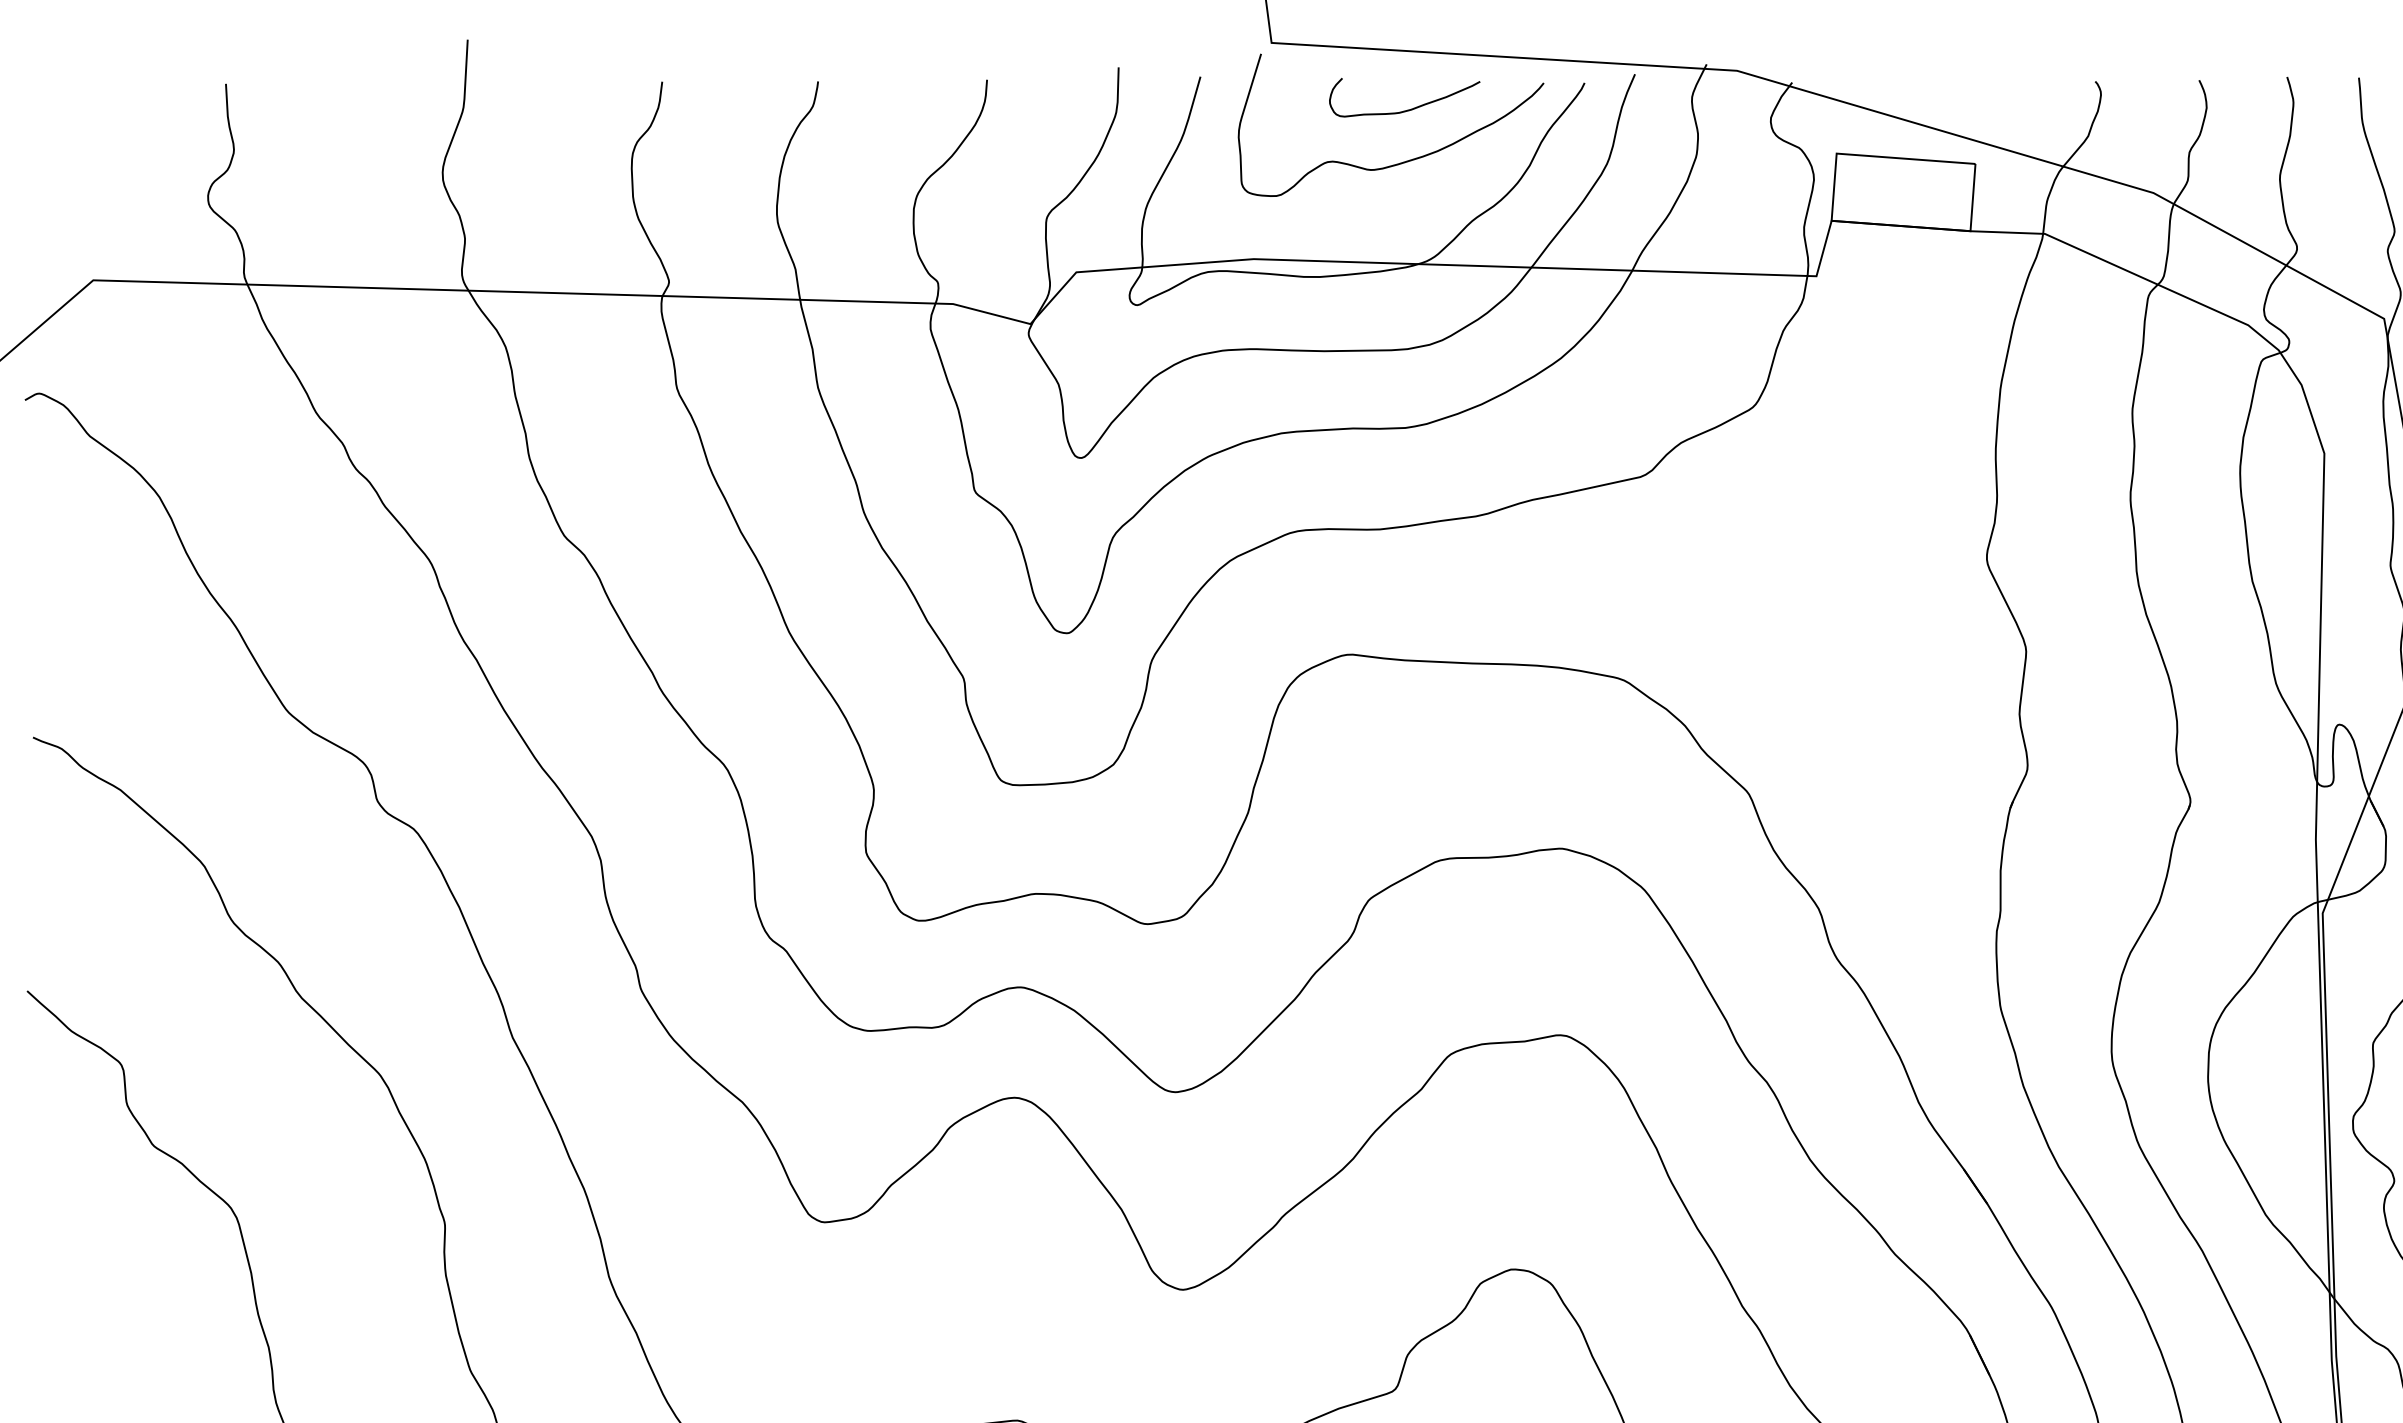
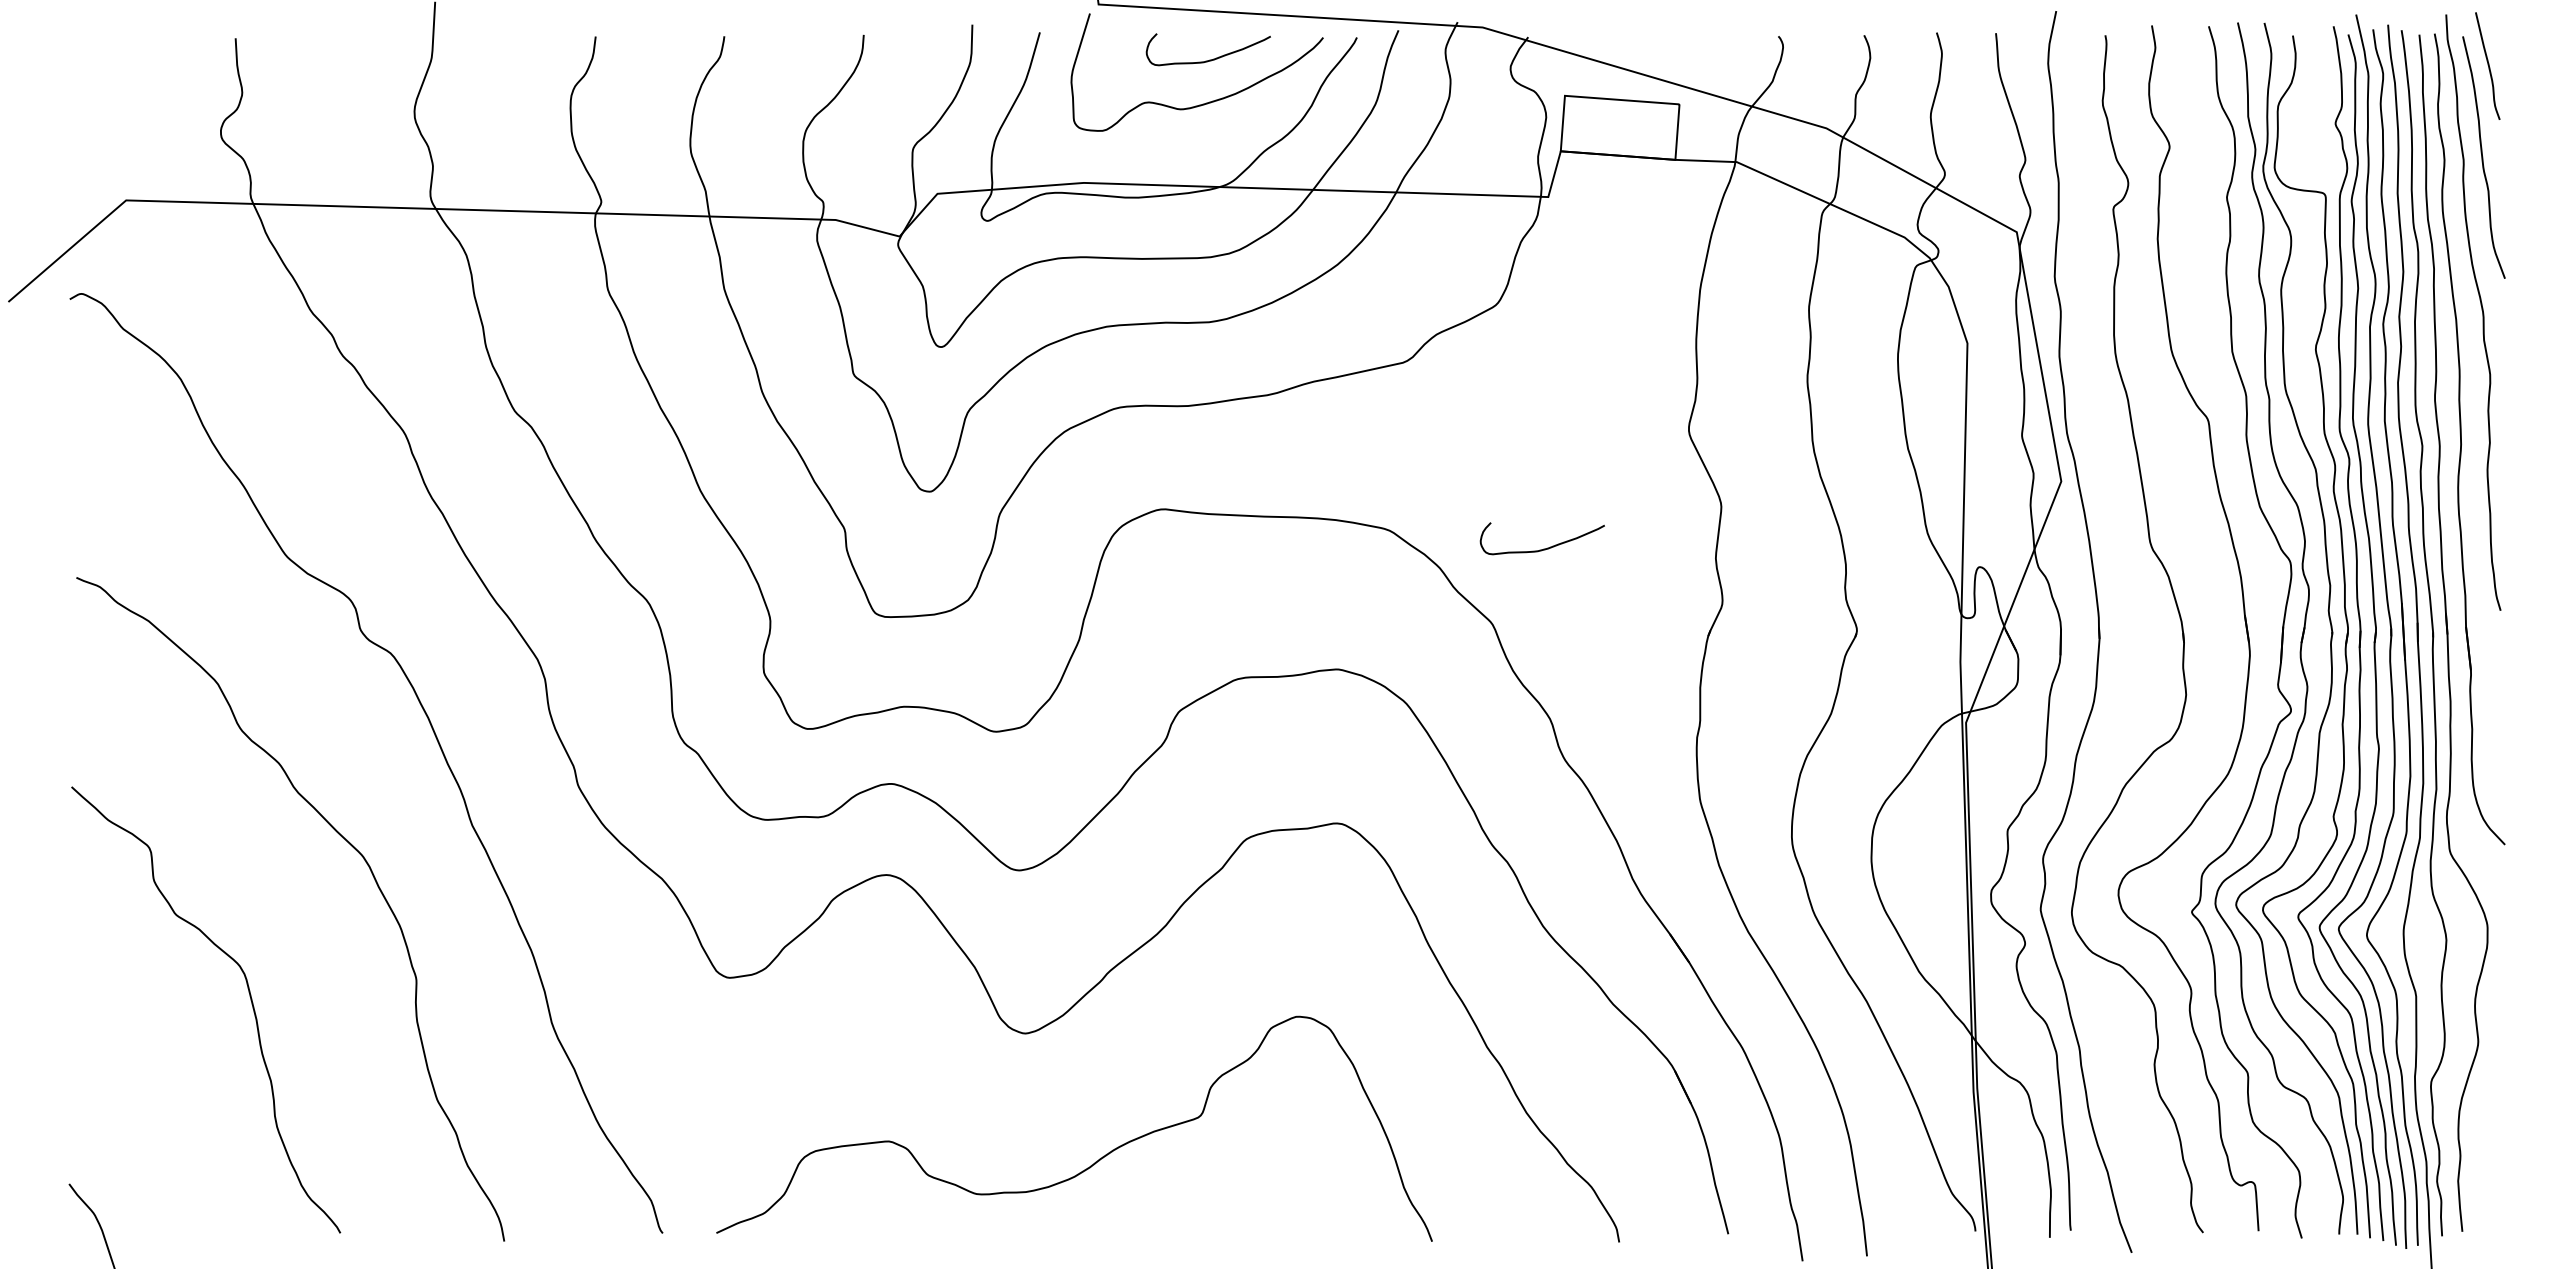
curve: (1810, 702) -> (1543, 548), added

